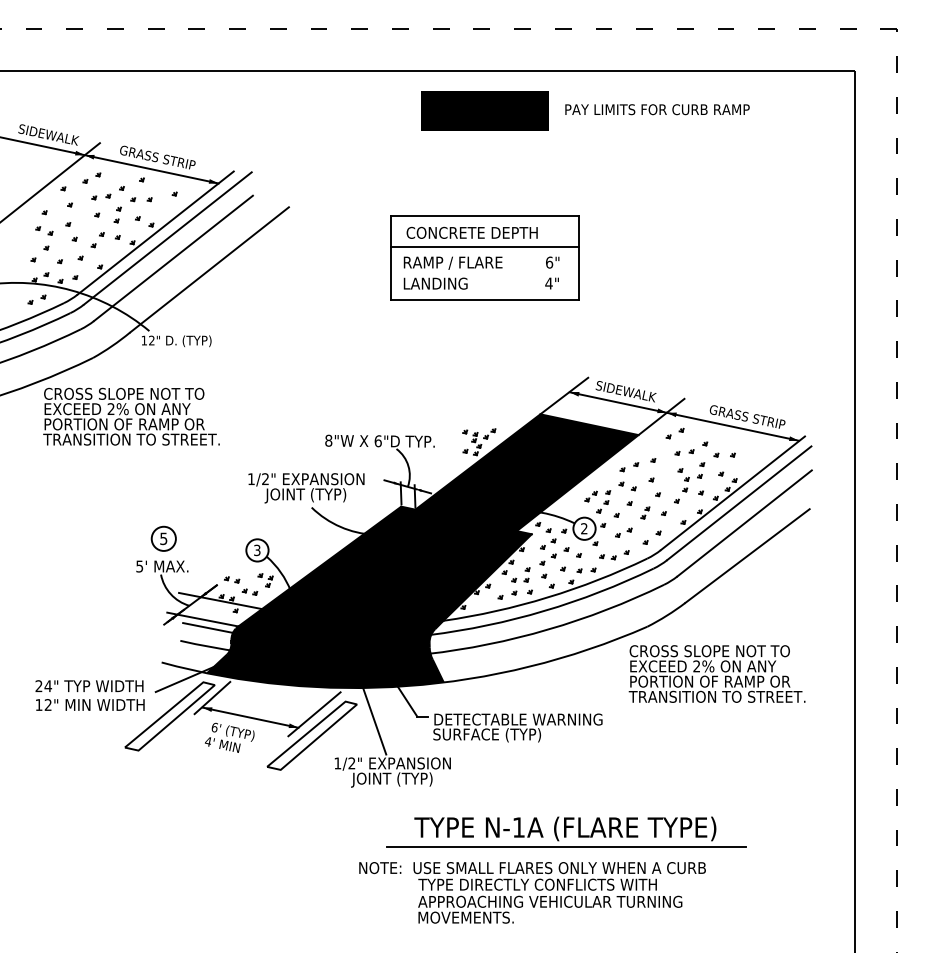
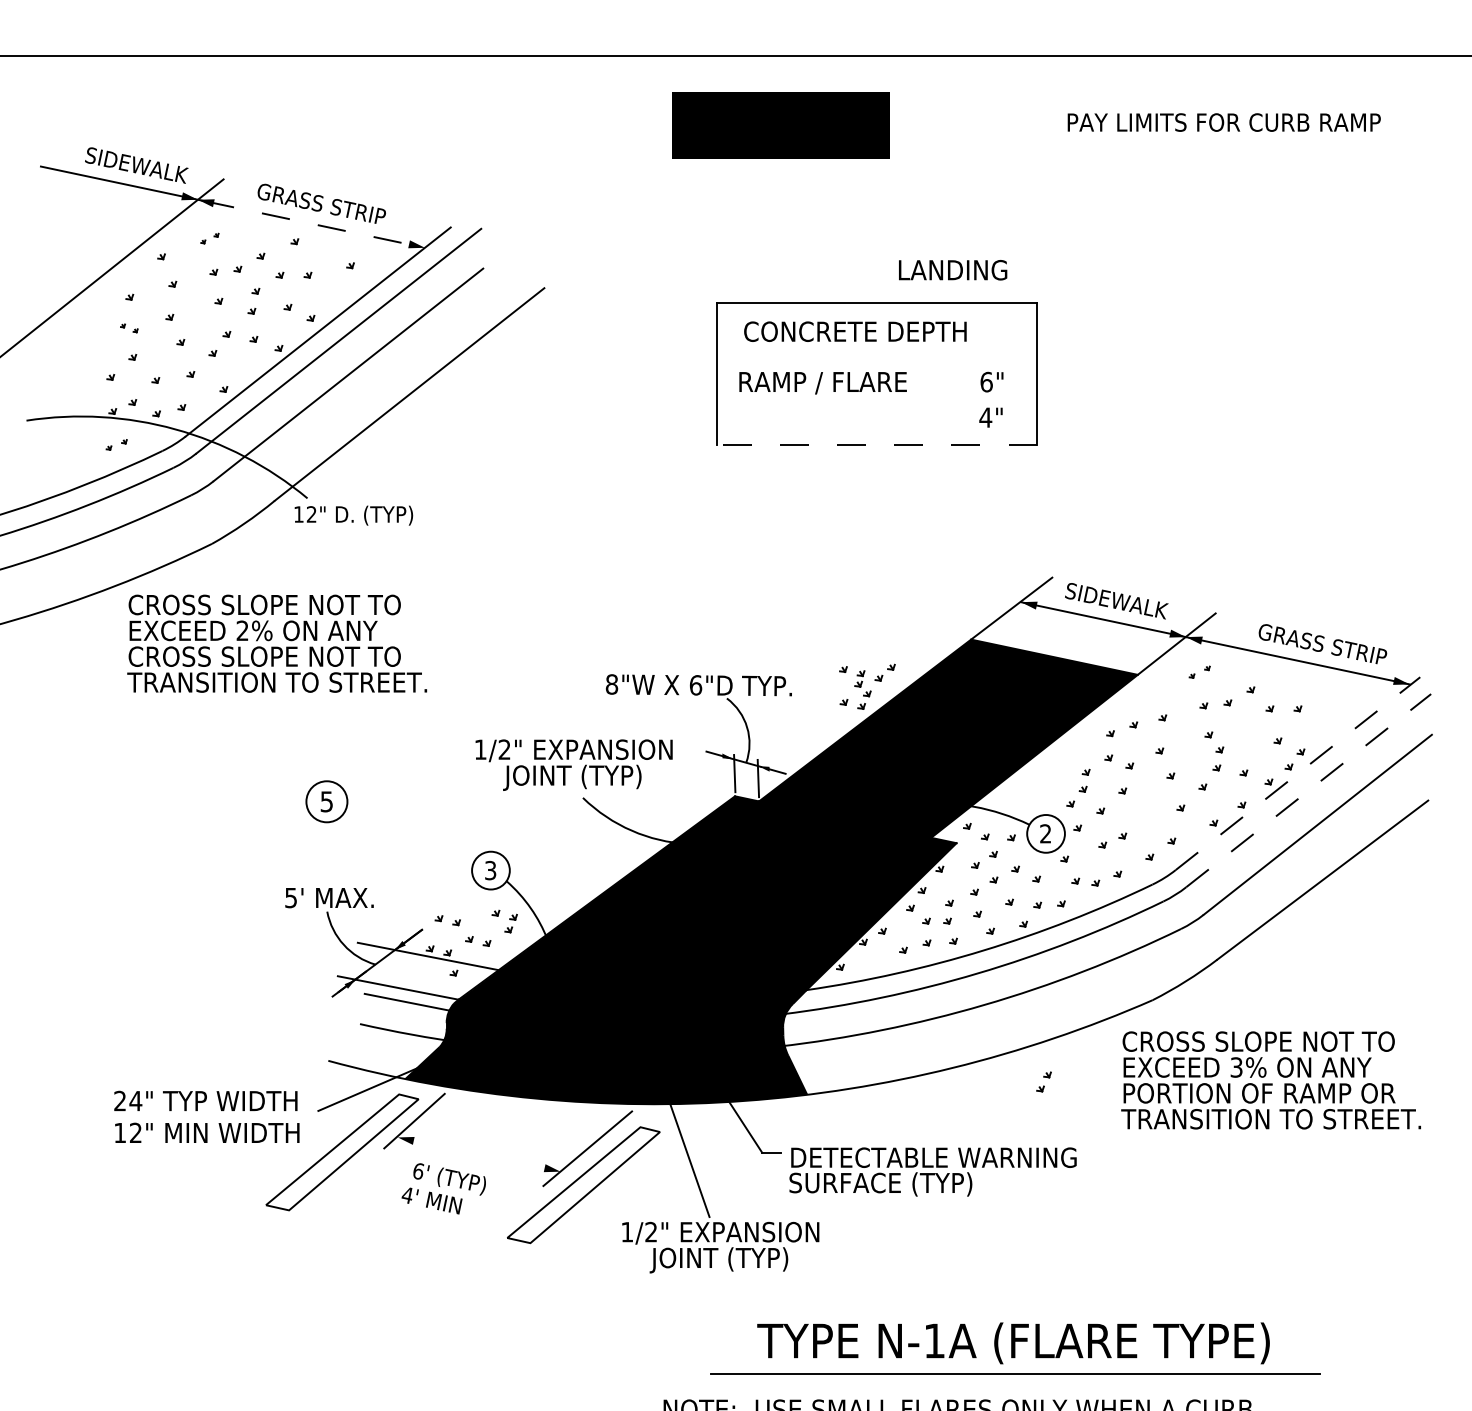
text: (657, 109) -> (1224, 122), moved
part: (484, 110) -> (779, 123), moved
line: (154, 169) -> (316, 224), solid -> dashed
part: (91, 177) -> (209, 237), size x0.6
part: (44, 230) -> (129, 327), size x0.6
line: (484, 247) -> (876, 356), removed
text: (435, 283) -> (952, 269), moved
part: (36, 299) -> (115, 444), size x0.7
line: (484, 299) -> (876, 444), solid -> dashed
text: (124, 424) -> (265, 656), PORTION OF RAMP OR -> CROSS SLOPE NOT TO
part: (674, 433) -> (1198, 672), size x0.7
part: (701, 470) -> (1244, 734), removed
line: (732, 493) -> (1297, 774), solid -> dashed
part: (590, 496) -> (1056, 779), removed
line: (739, 503) -> (1309, 790), solid -> dashed
part: (645, 512) -> (1044, 1081), moved
part: (163, 538) -> (326, 801), moved
text: (696, 666) -> (1236, 1067), 2% -> 3%
line: (250, 717) -> (479, 1154), removed

